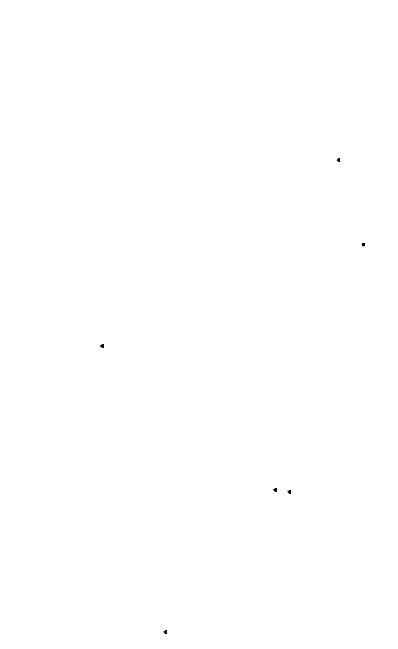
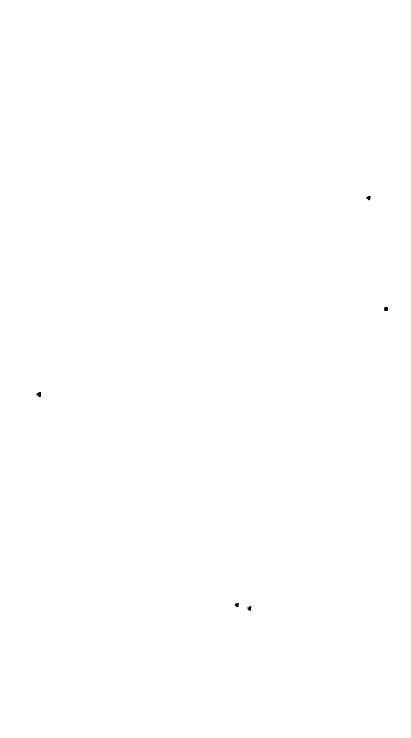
part: (281, 490) -> (241, 606), size x0.71

